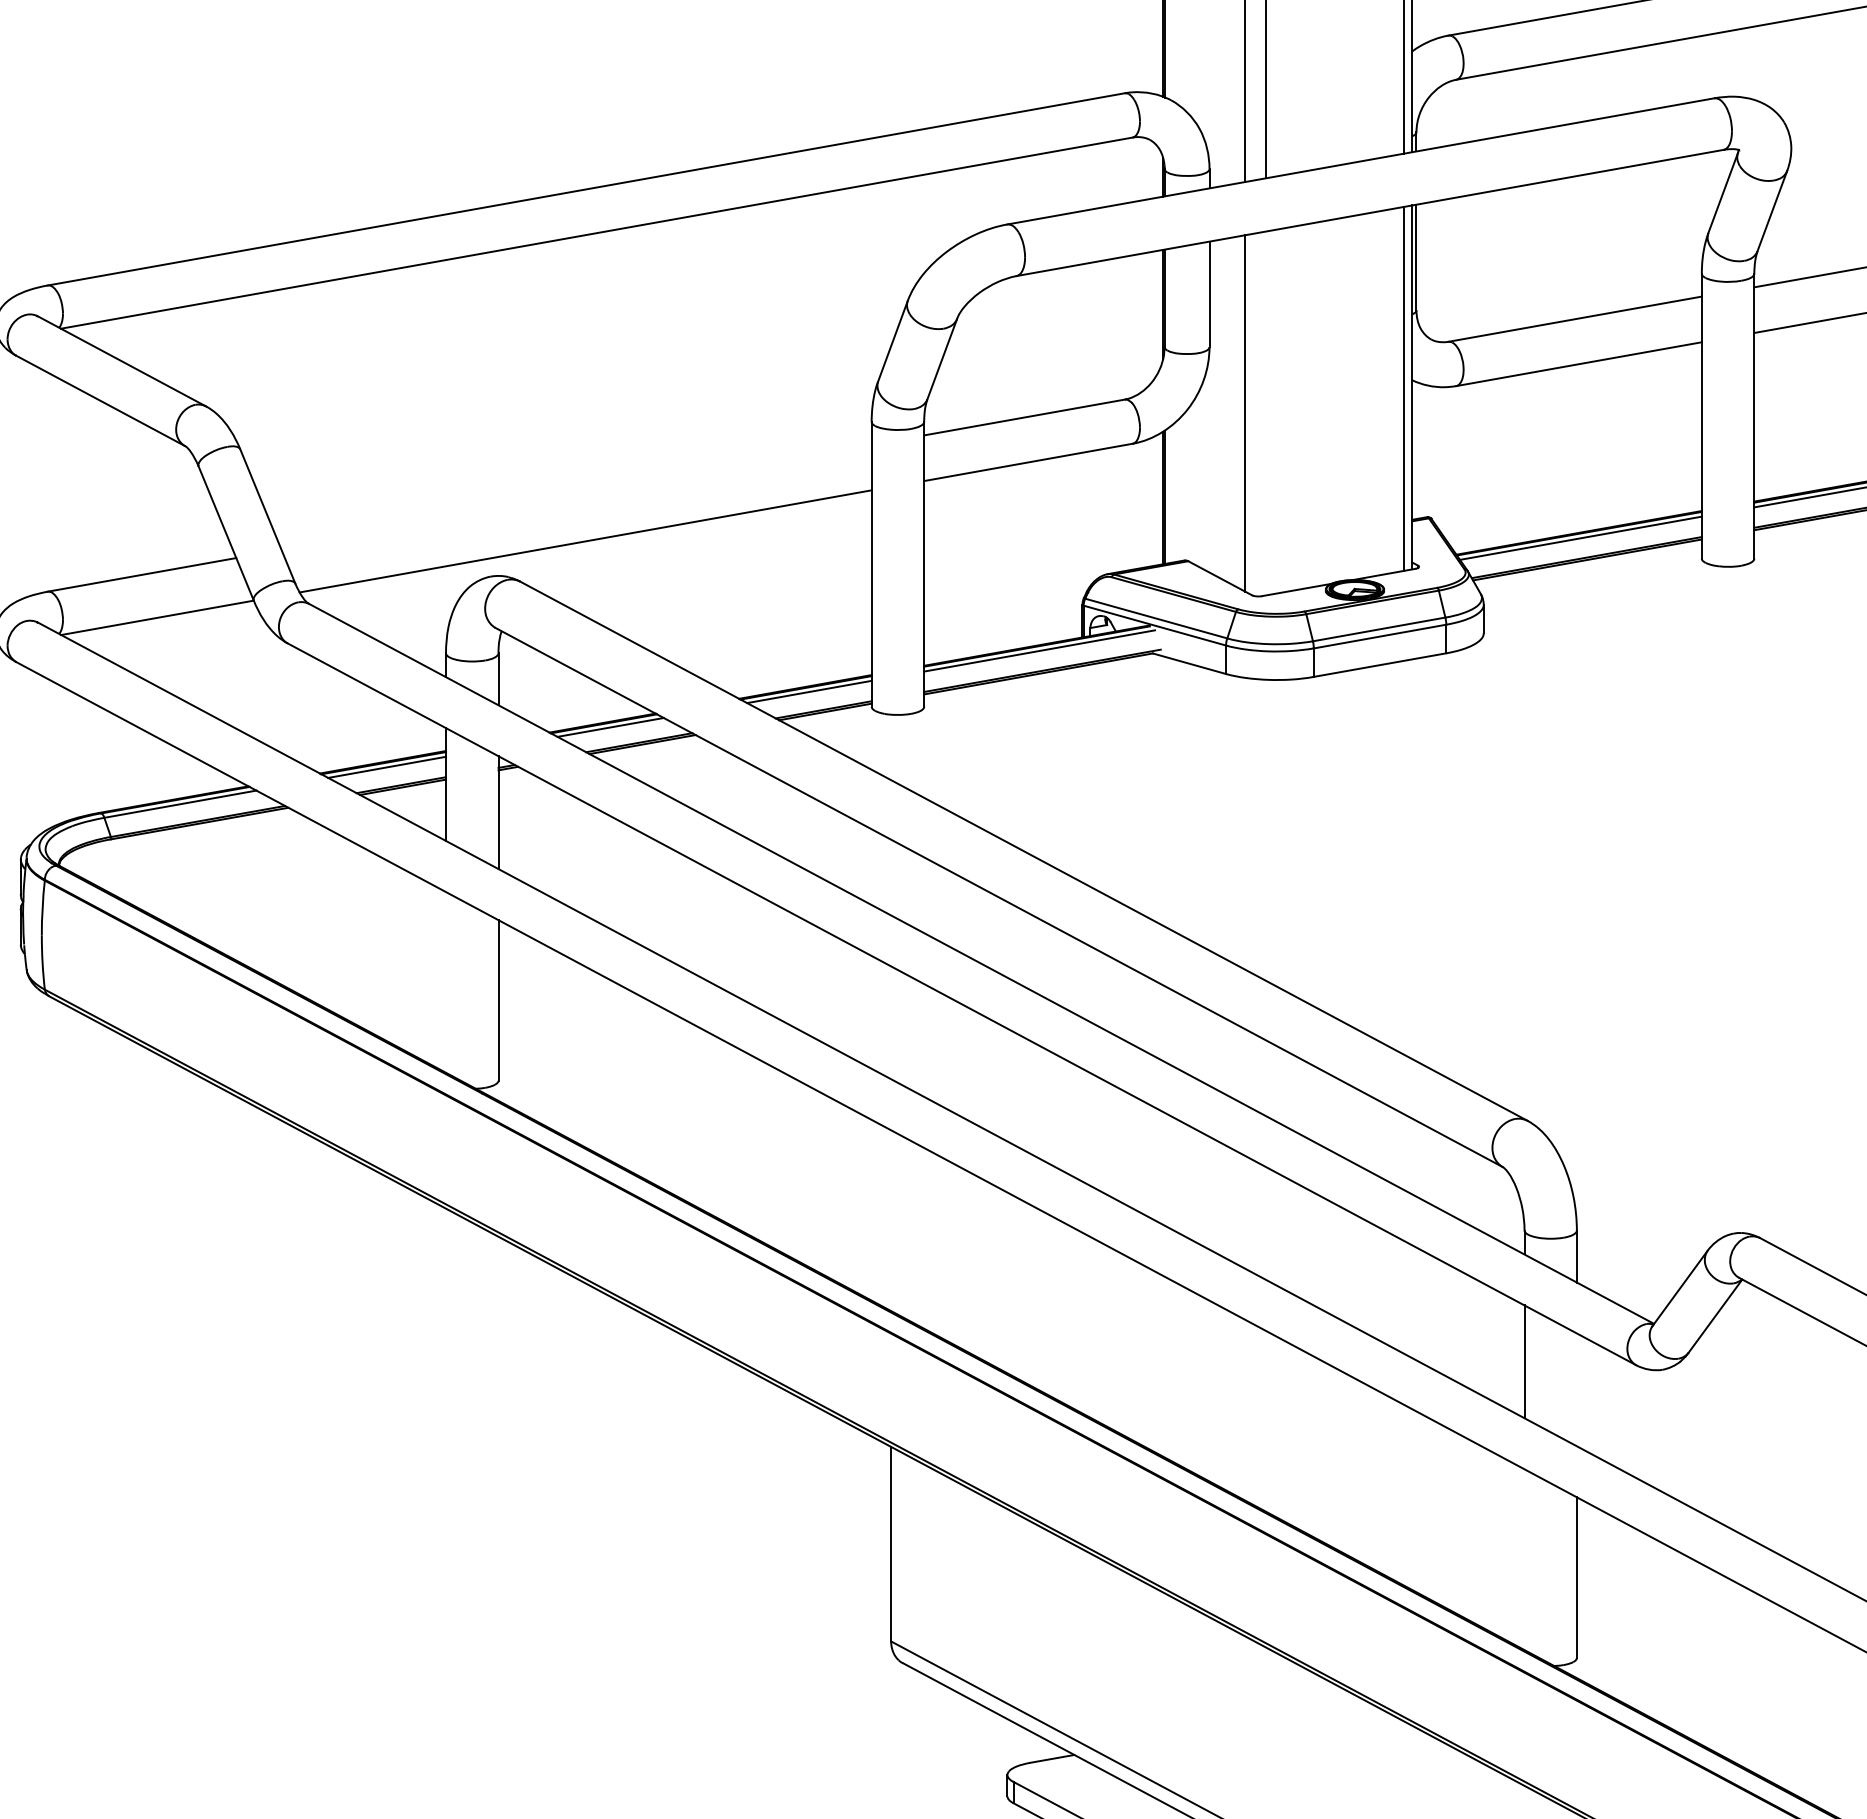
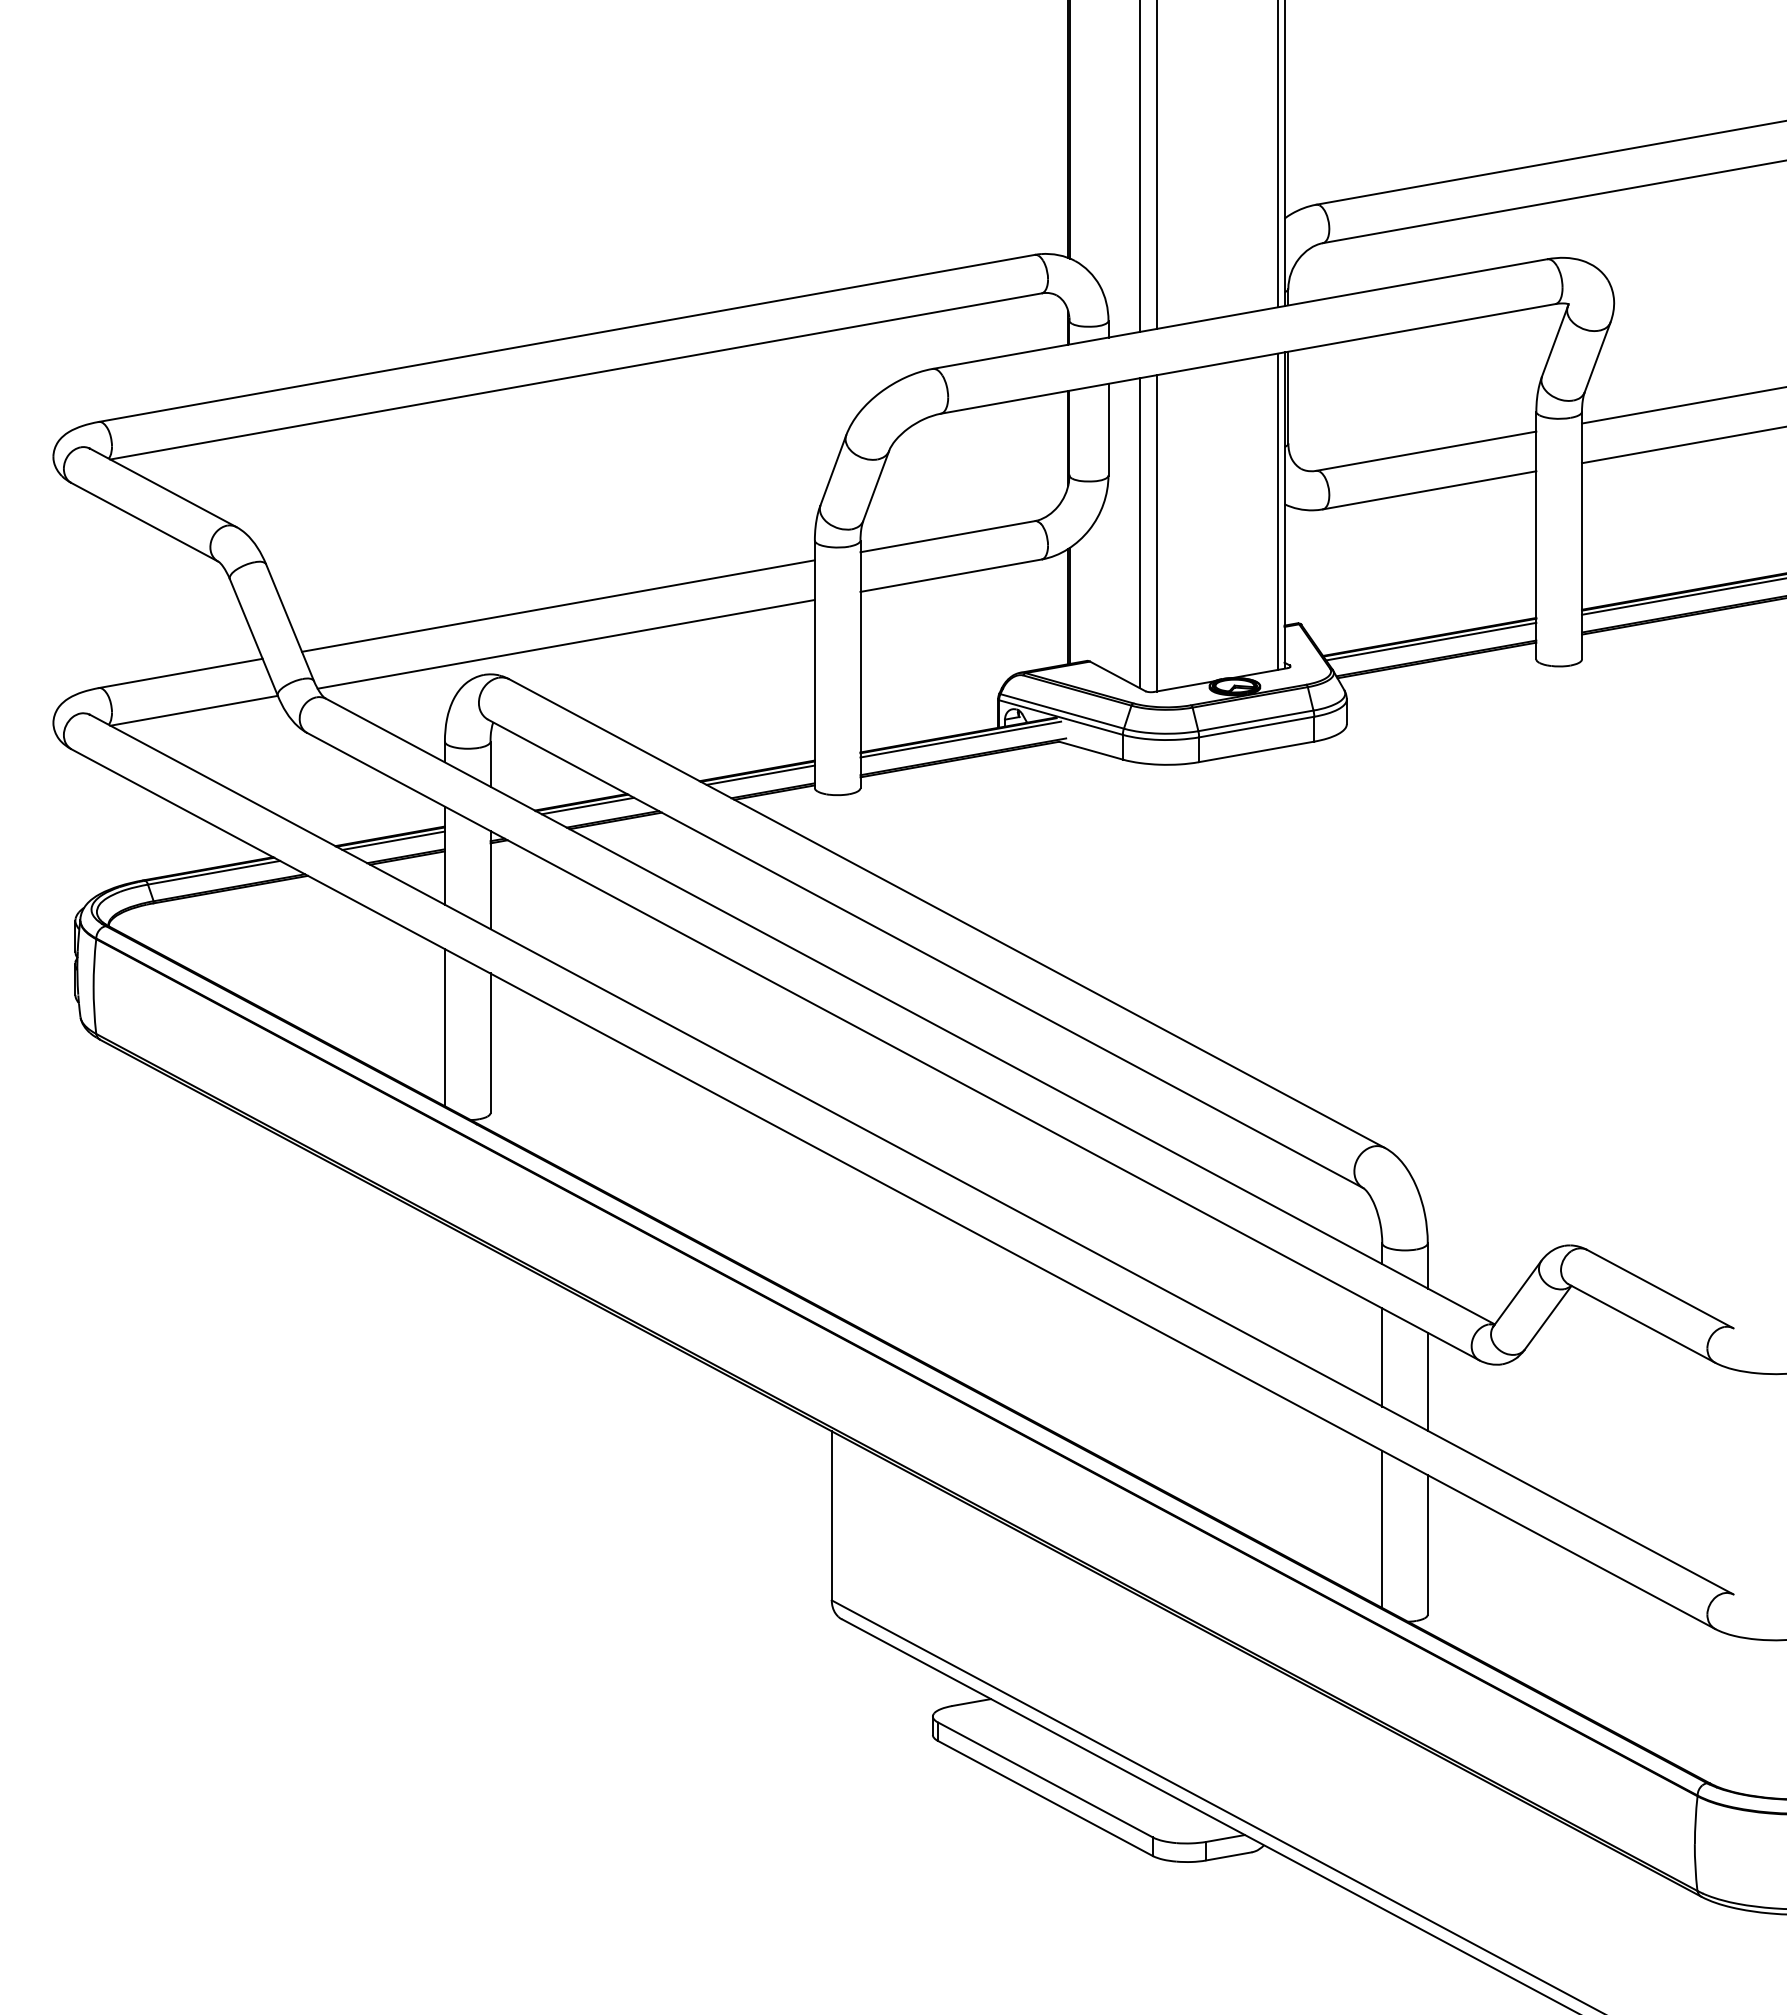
line: (1265, 413) -> (1157, 533), added
line: (575, 496) -> (557, 605), added
line: (445, 982) -> (444, 1027), added
line: (1576, 1389) -> (1427, 1381), added
line: (1524, 1558) -> (1382, 1528), added

